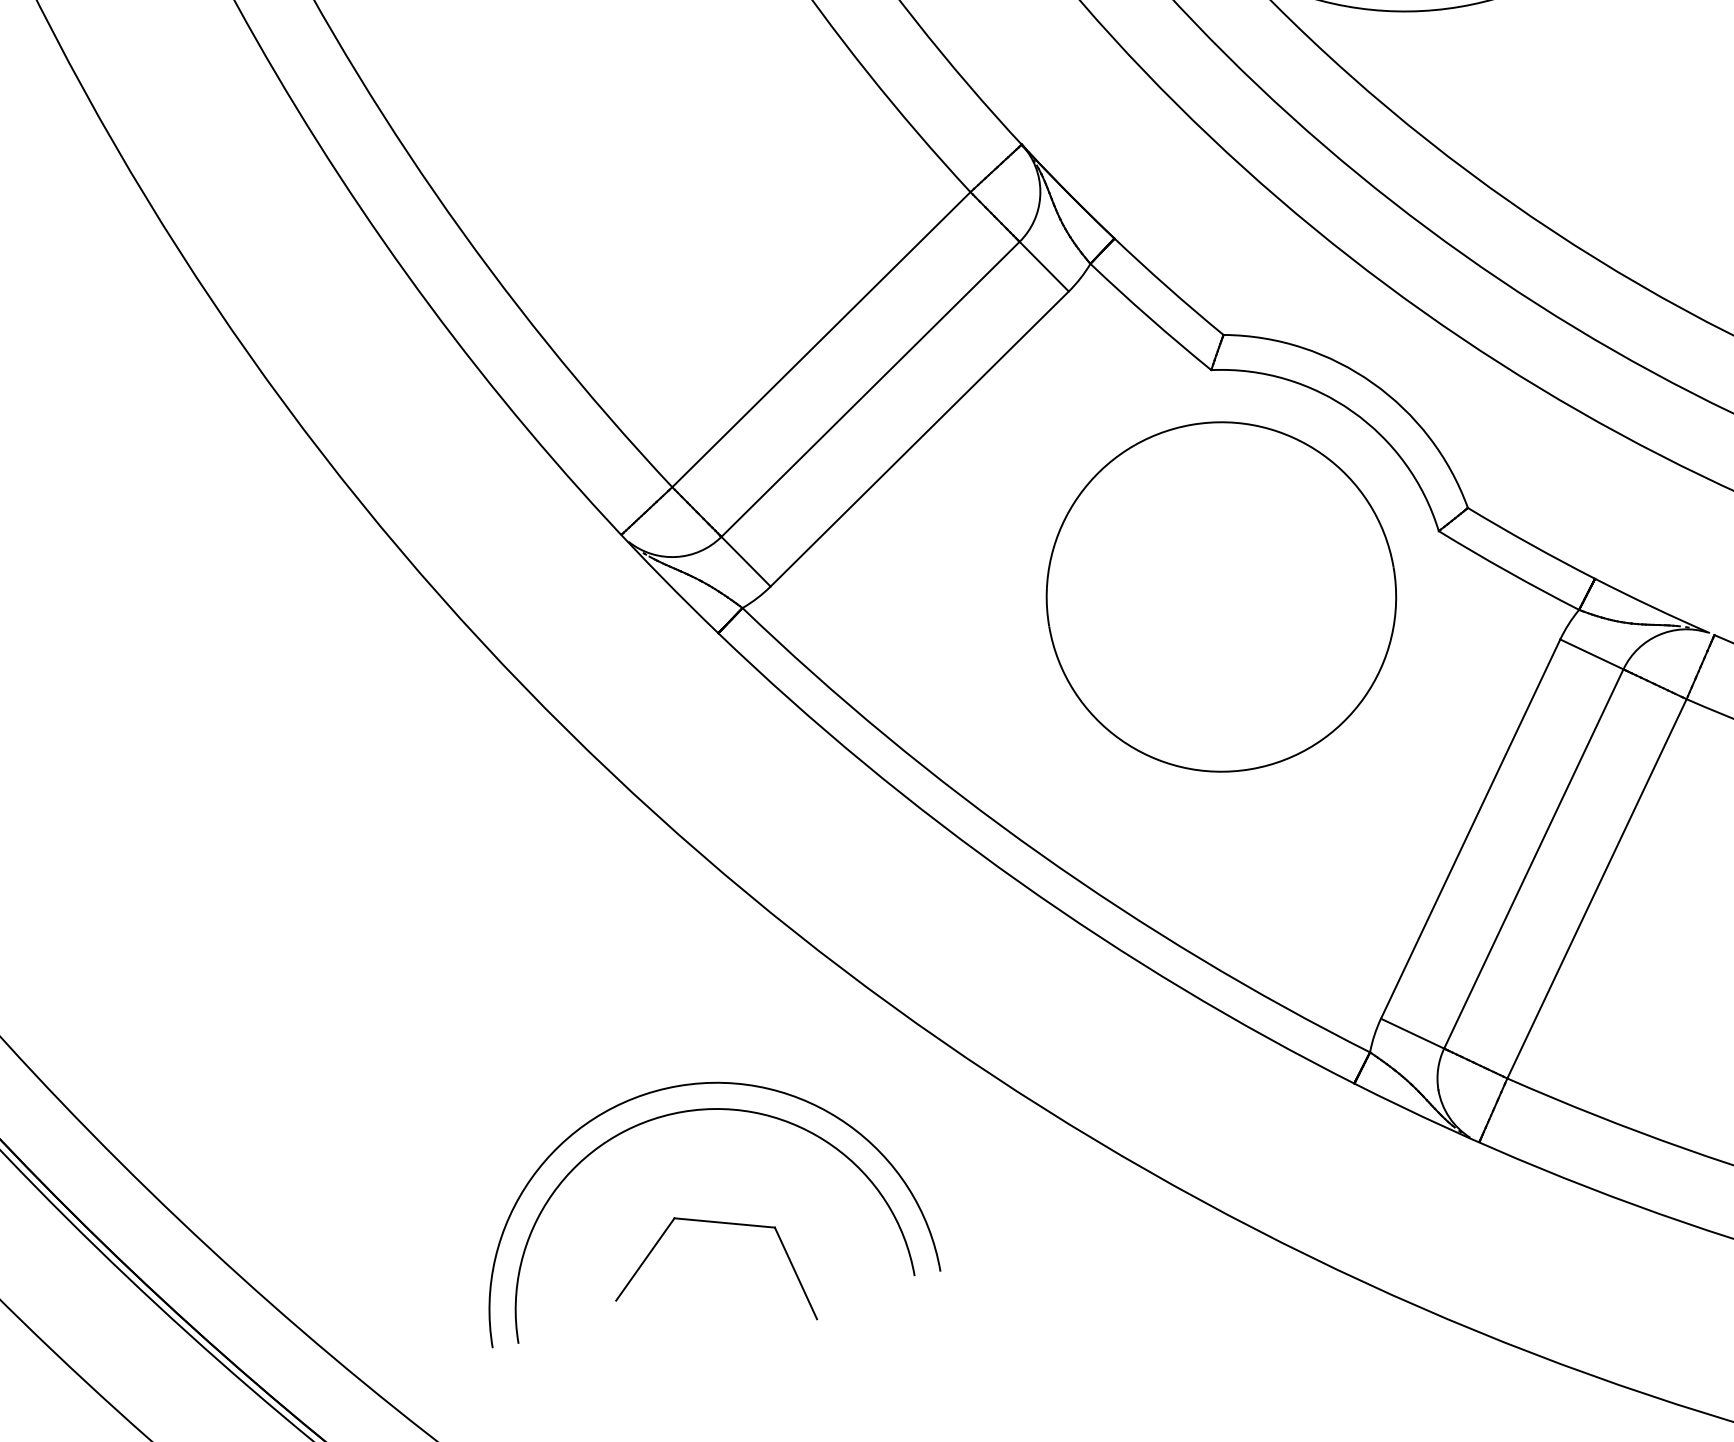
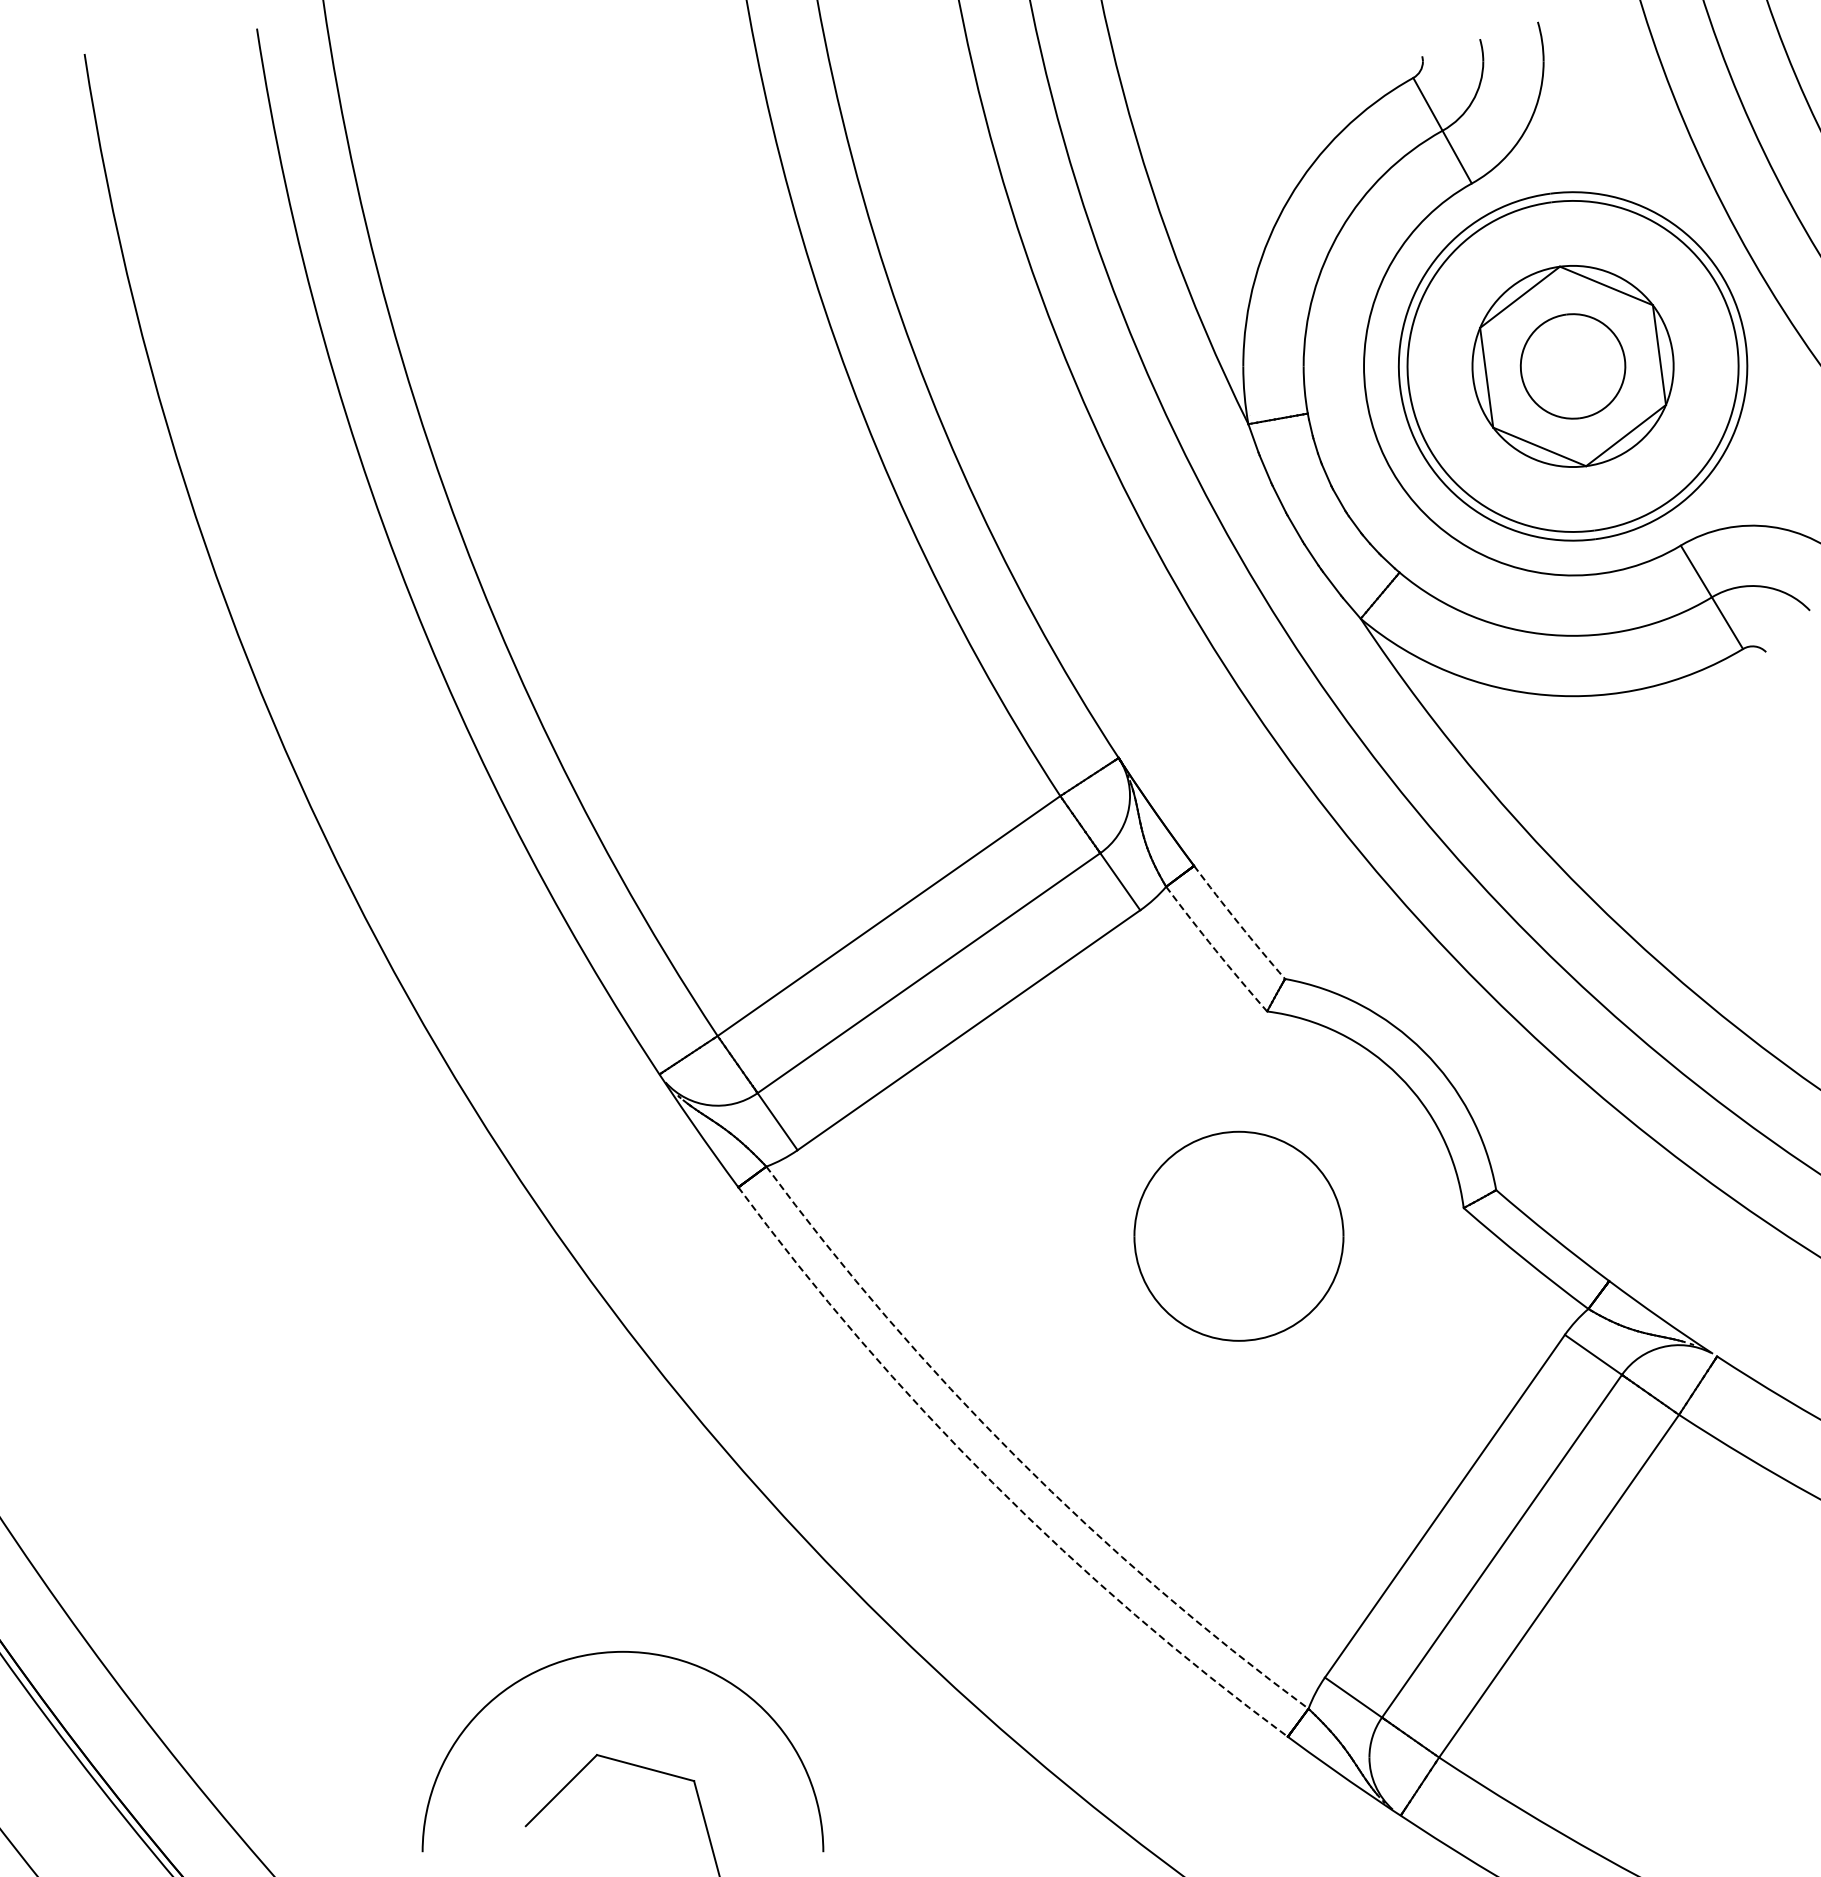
arc: (1168, 287) -> (1238, 923), solid -> dashed
arc: (1149, 318) -> (1215, 950), solid -> dashed
part: (1221, 597) -> (1238, 1236), size x0.6
arc: (1039, 853) -> (1017, 1457), solid -> dashed
arc: (1019, 882) -> (992, 1482), solid -> dashed
arc: (664, 1090) -> (608, 1627), removed

